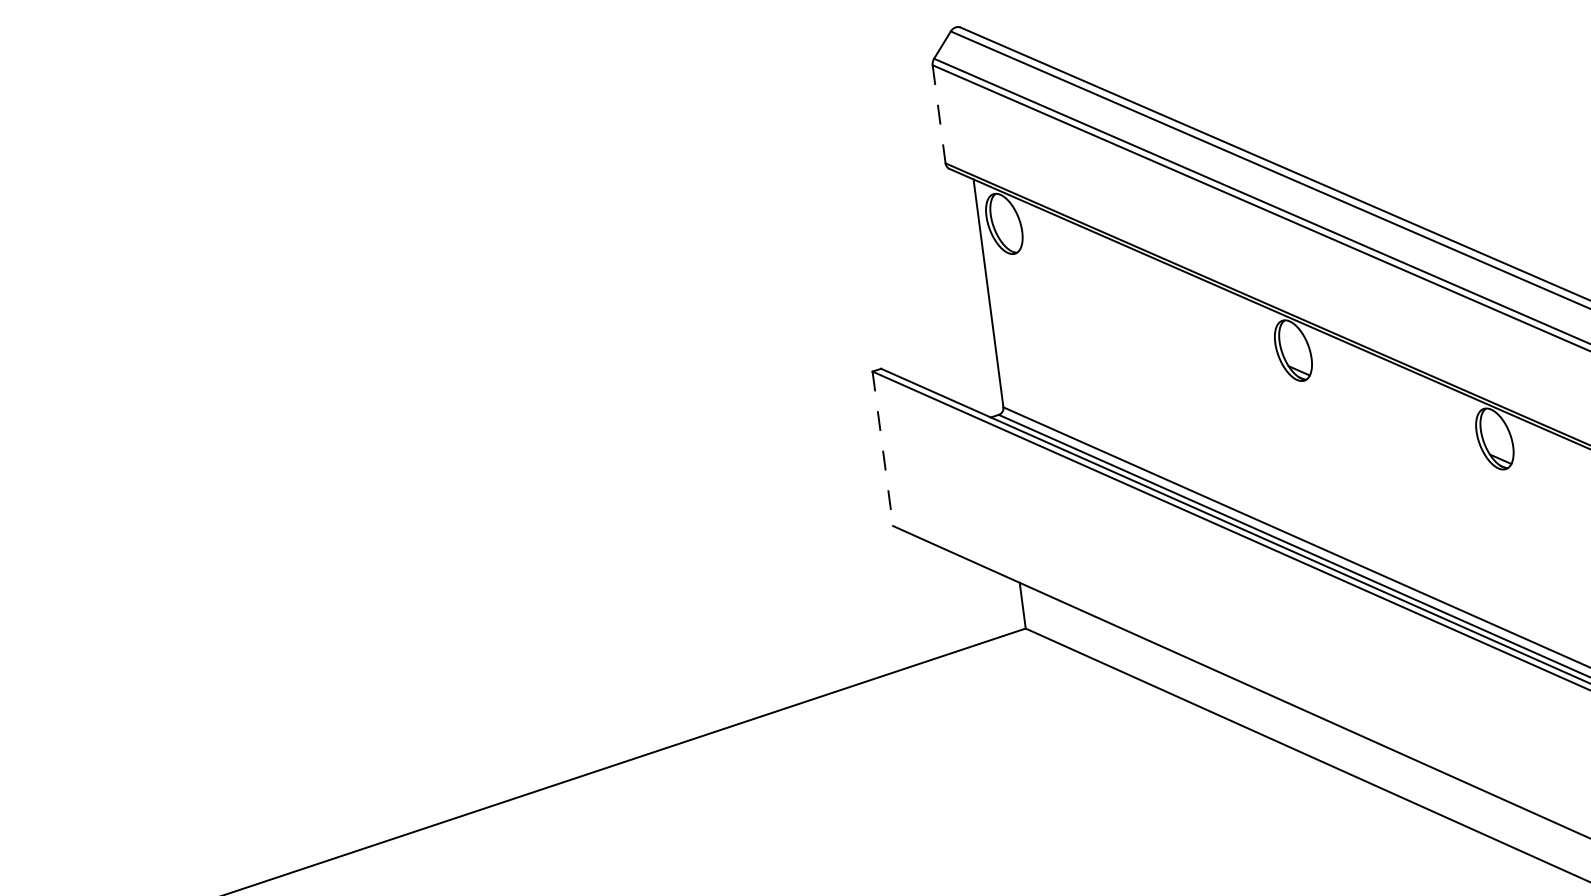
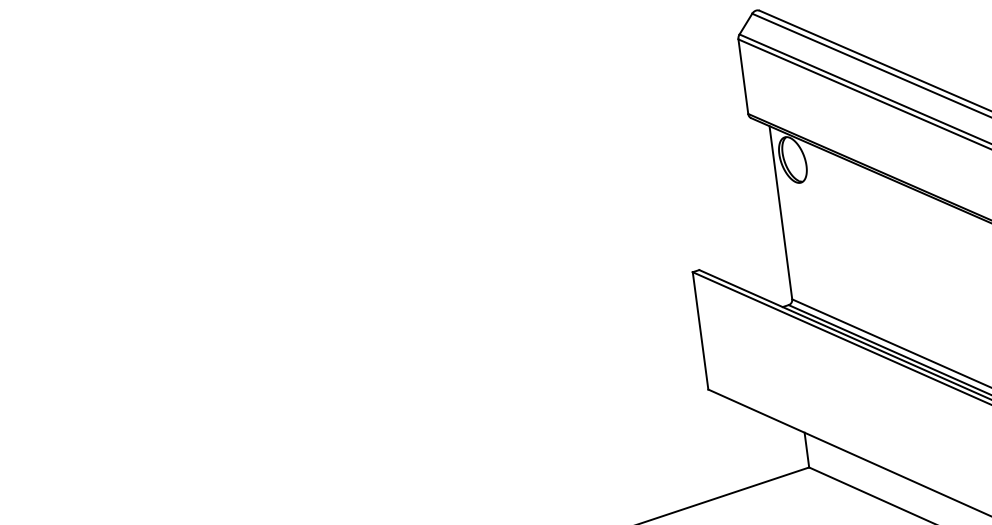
line: (939, 114) -> (743, 76), dashed -> solid
line: (882, 448) -> (700, 330), dashed -> solid

